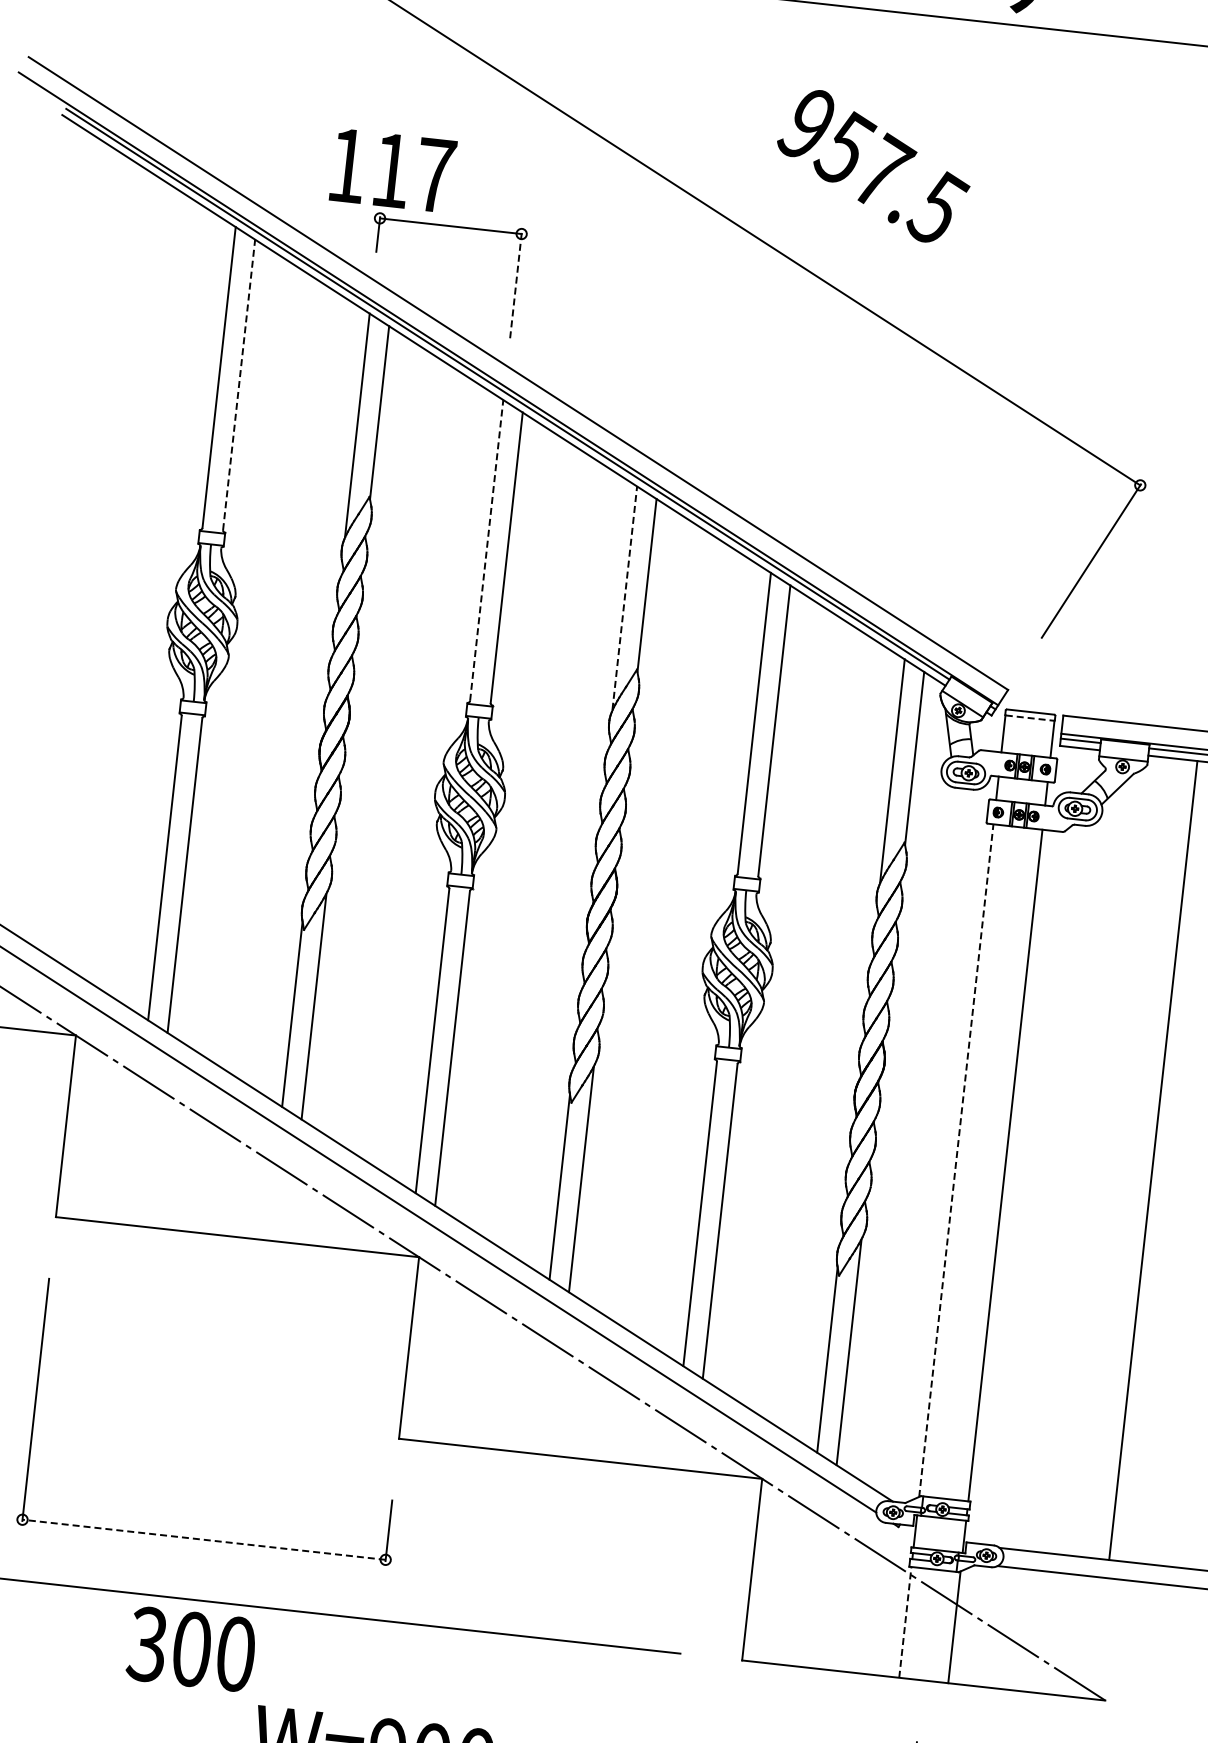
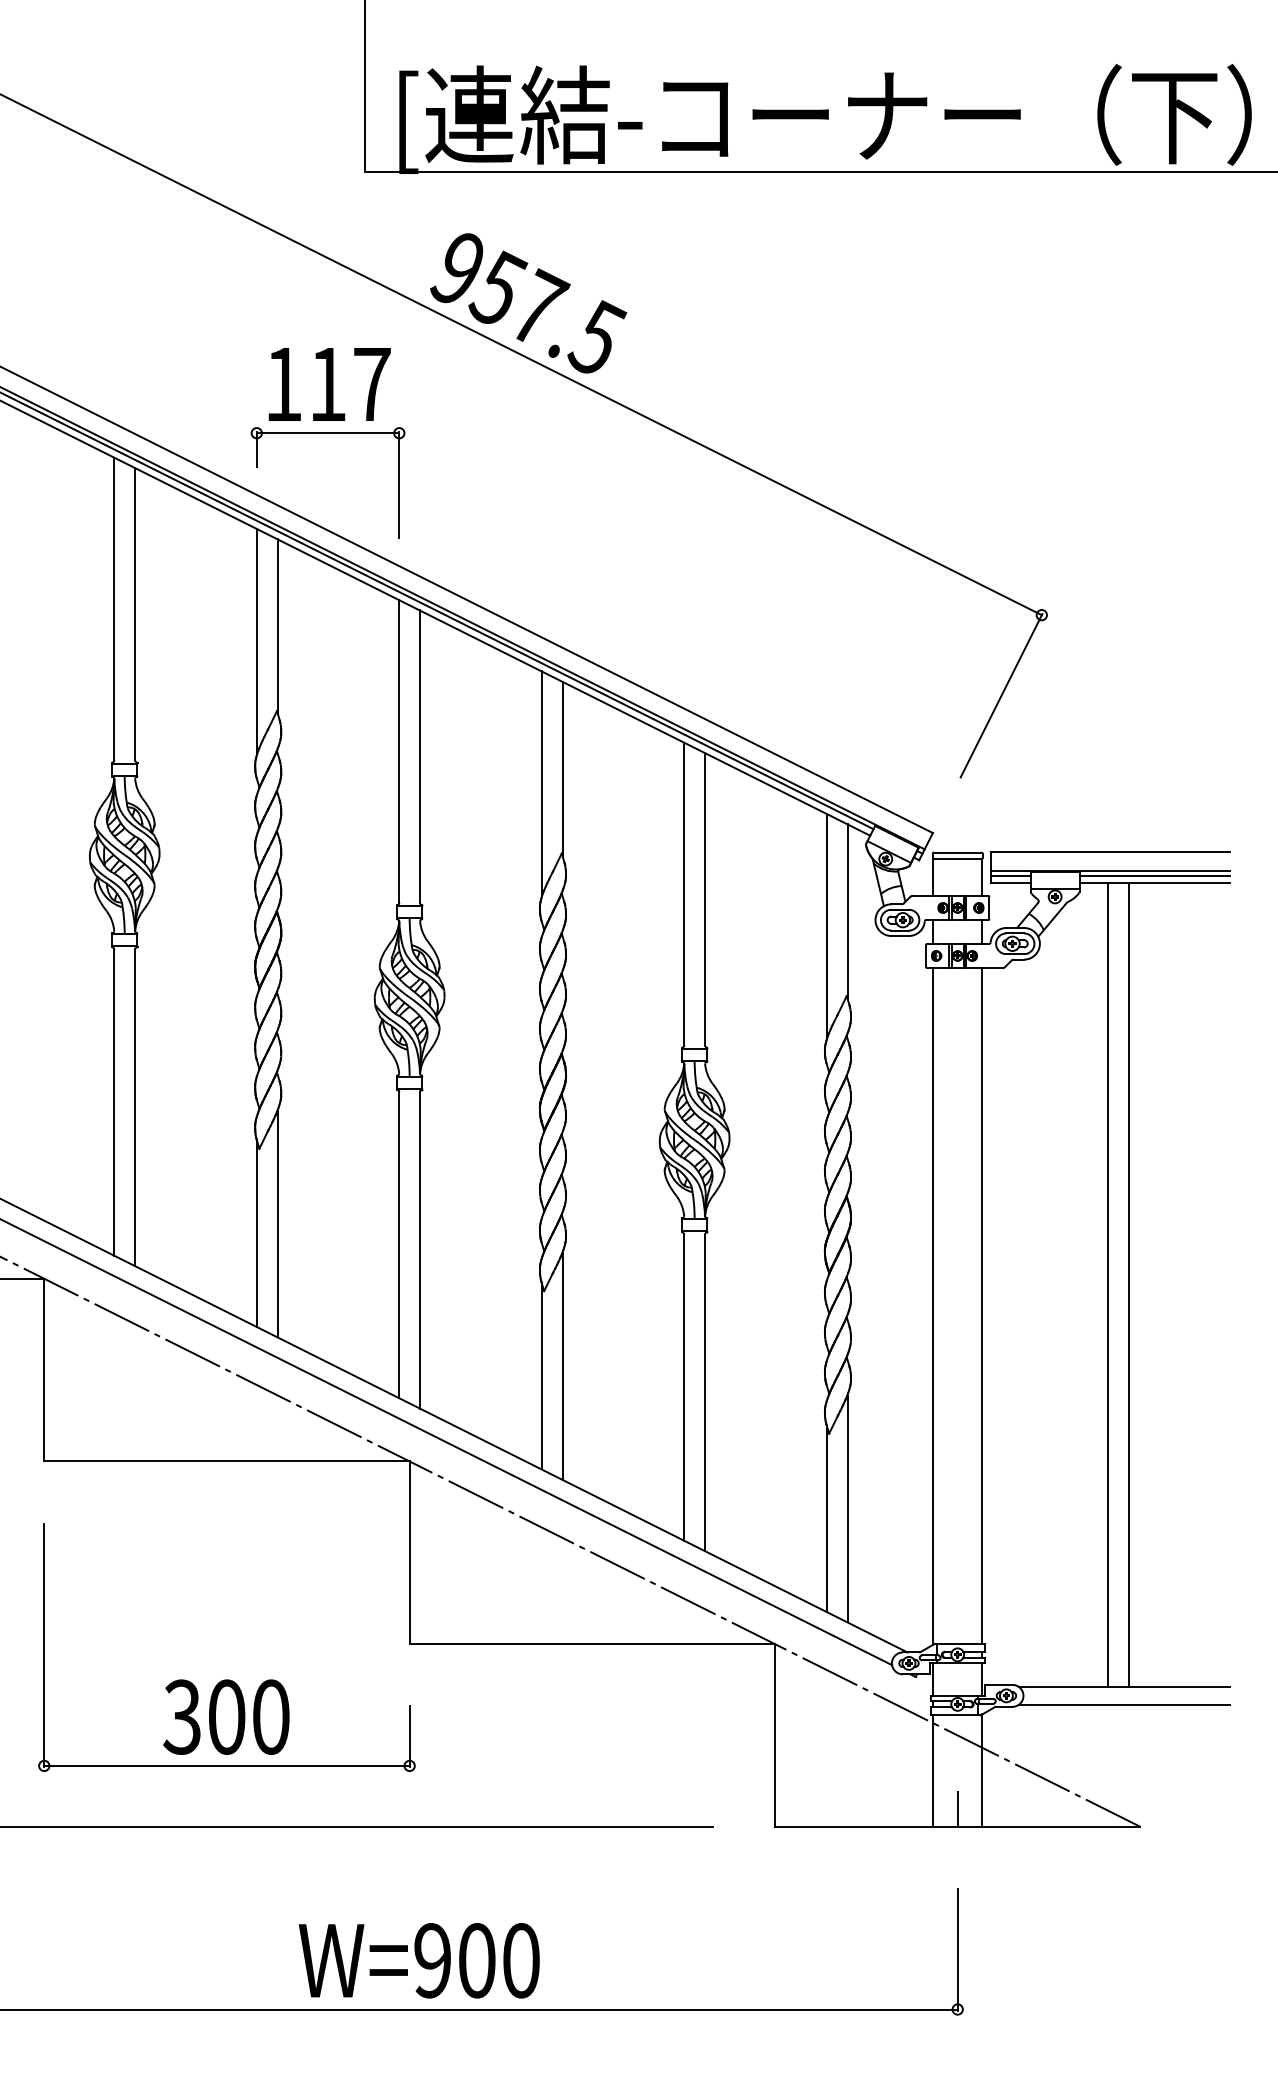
text: (873, 166) -> (528, 303), moved
text: (392, 170) -> (329, 384), moved
line: (516, 285) -> (399, 484), dashed -> solid
line: (239, 384) -> (135, 613), dashed -> solid
line: (487, 549) -> (399, 750), dashed -> solid
line: (624, 597) -> (541, 783), dashed -> solid
line: (1030, 718) -> (958, 858), dashed -> solid
line: (1133, 1157) -> (1108, 1284), added
line: (956, 1160) -> (933, 1306), dashed -> solid
line: (203, 1539) -> (226, 1765), dashed -> solid
line: (905, 1622) -> (933, 1771), dashed -> solid
text: (191, 1648) -> (226, 1716), moved
line: (925, 1662) -> (957, 1808), added

